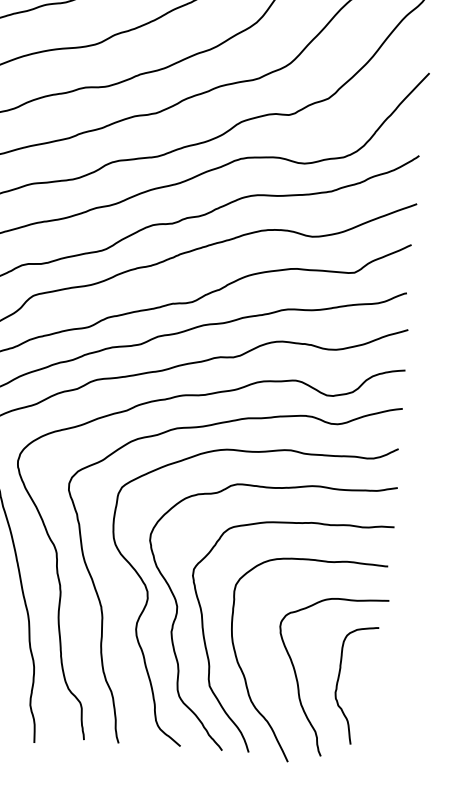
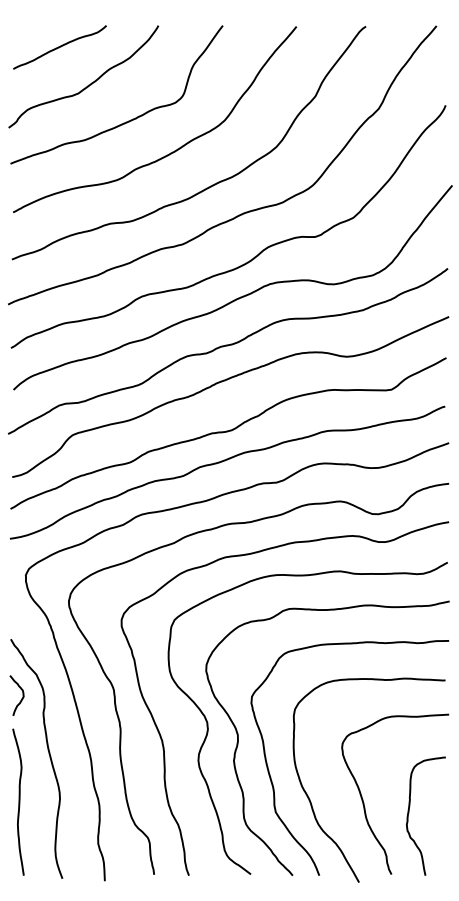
curve: (339, 681) -> (409, 813), moved

